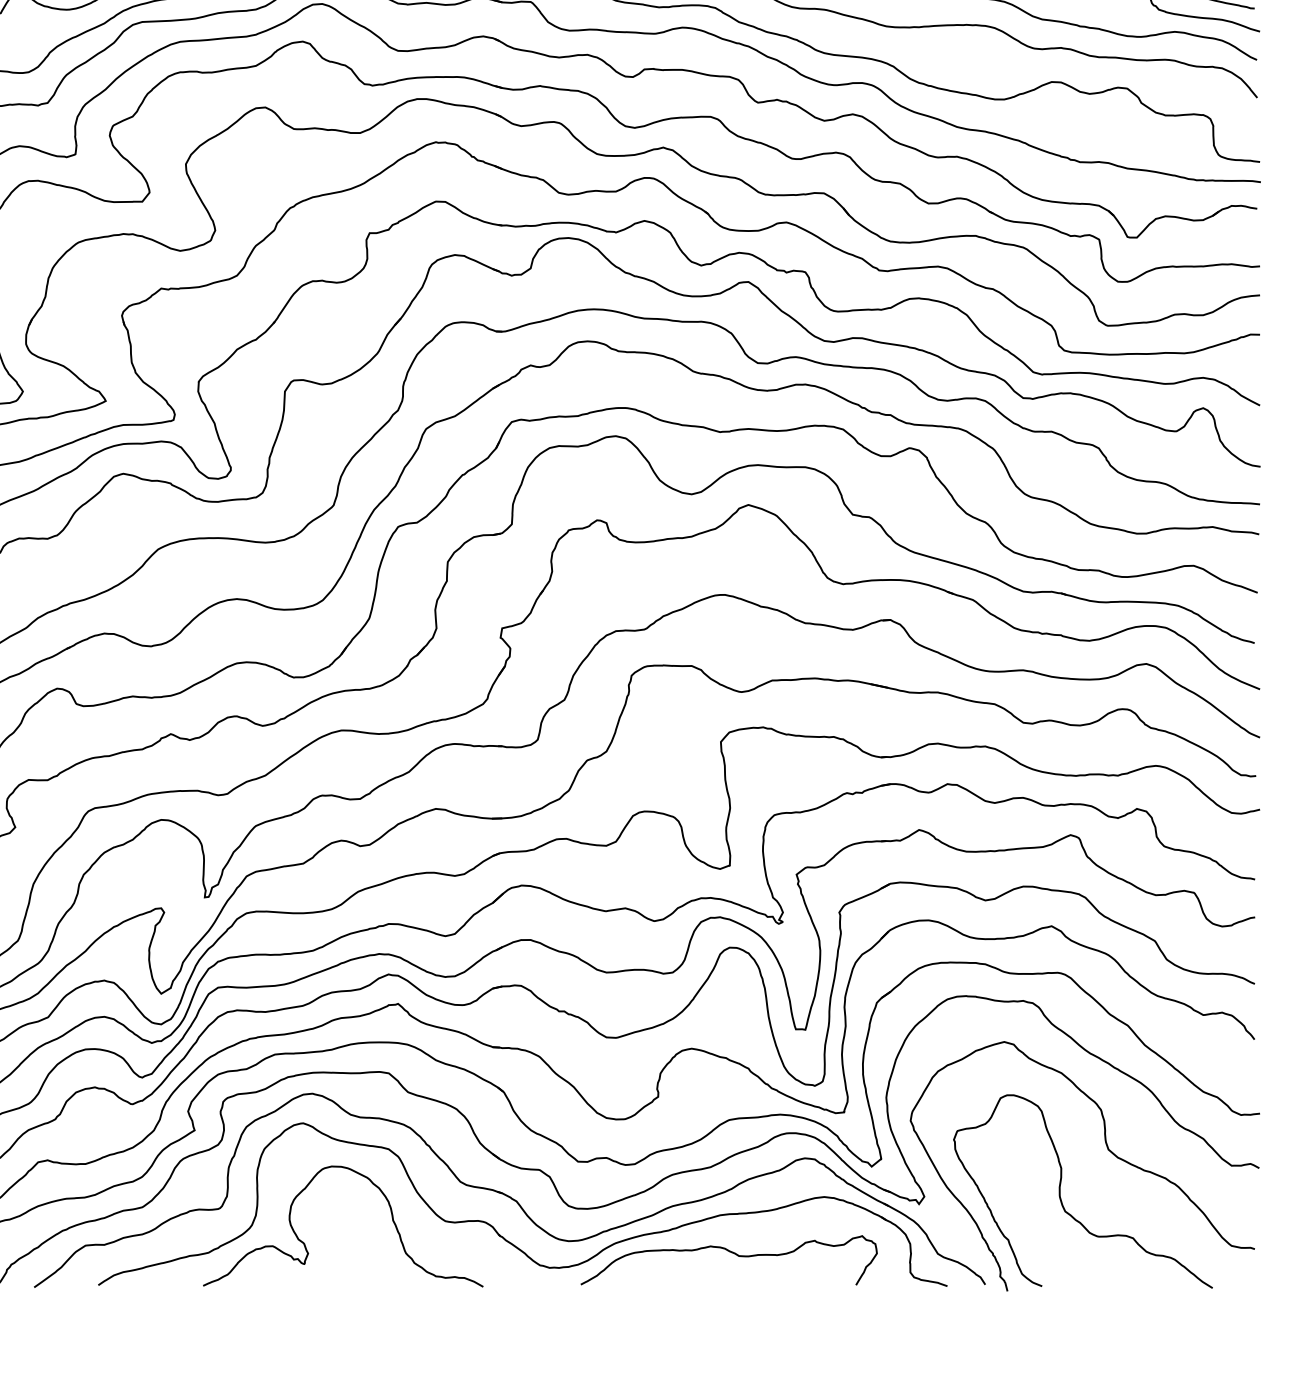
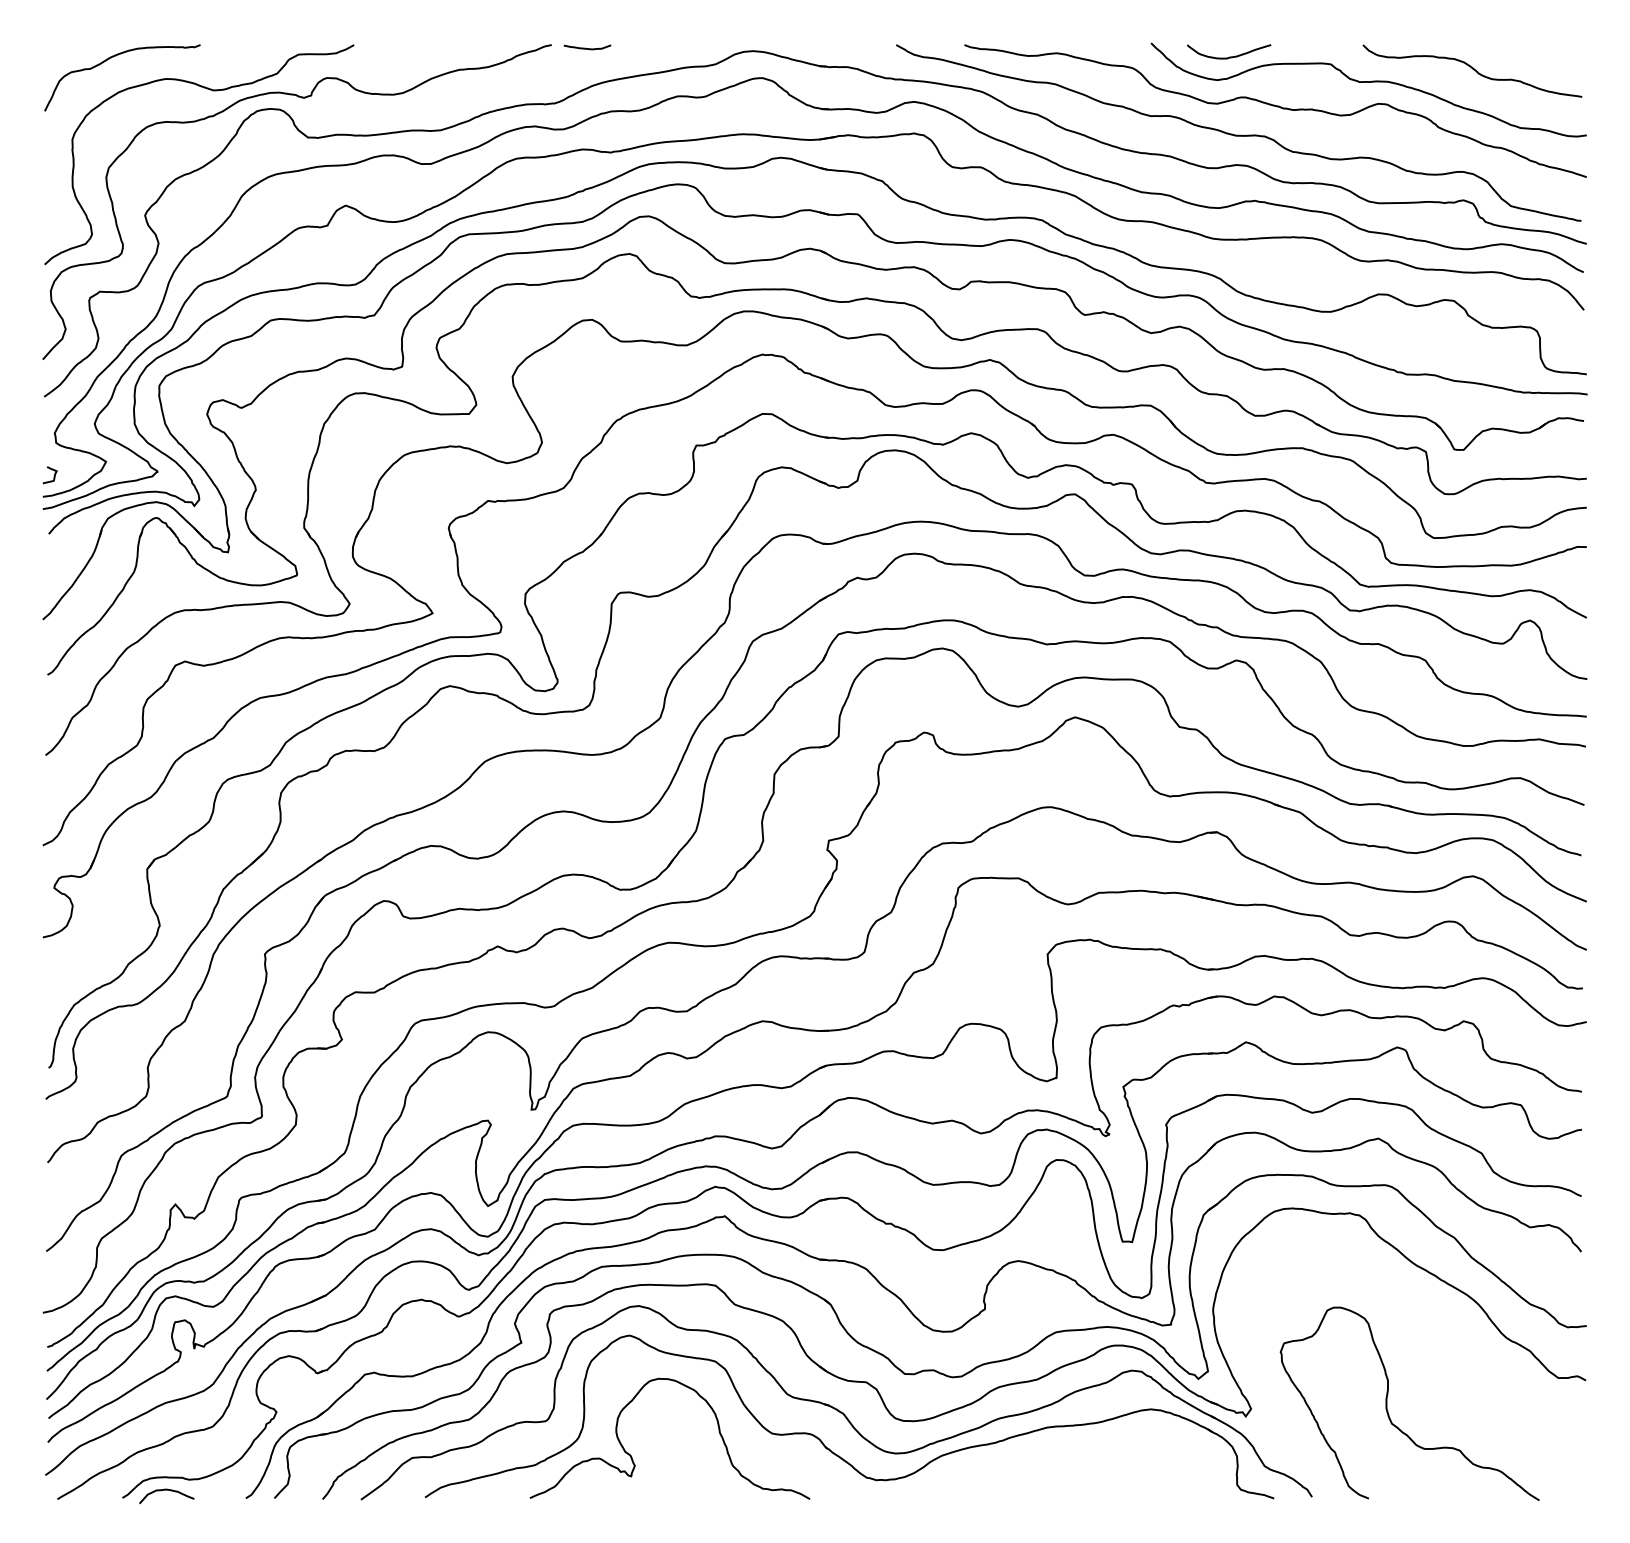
curve: (1107, 1150) -> (1434, 1362), removed
curve: (730, 1253) -> (1057, 1465), removed

